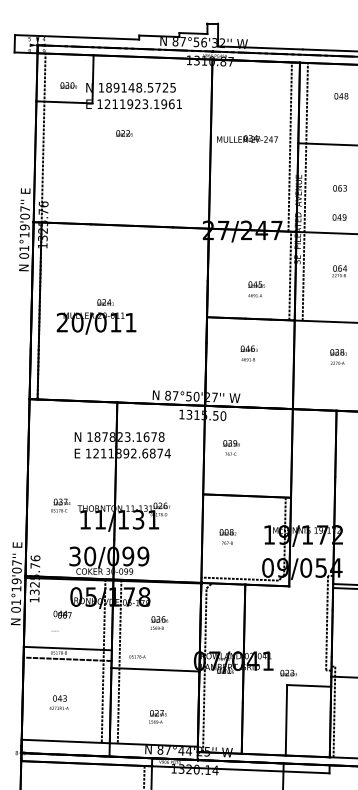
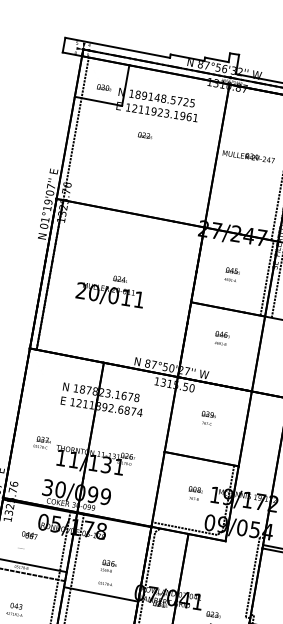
text: (256, 289) -> (232, 274), moved
text: (96, 316) -> (110, 290), moved
text: (231, 447) -> (208, 418), moved
text: (227, 536) -> (194, 493), moved
text: (159, 622) -> (109, 565), moved
text: (137, 656) -> (105, 583), moved

